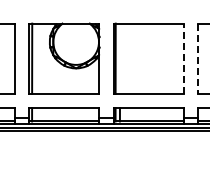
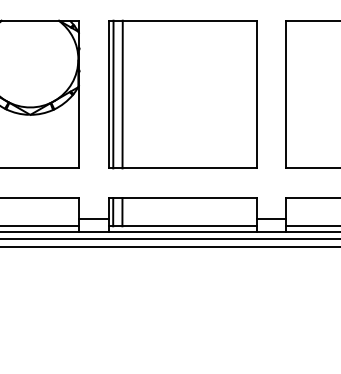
line: (120, 58) -> (123, 93), added
line: (183, 58) -> (255, 93), dashed -> solid
line: (197, 59) -> (285, 96), dashed -> solid

